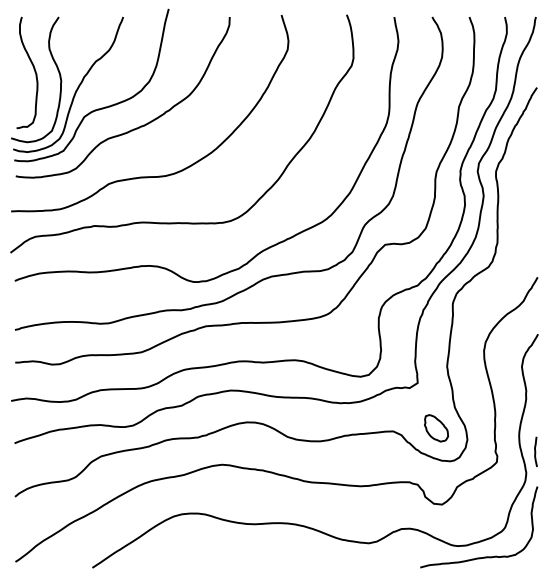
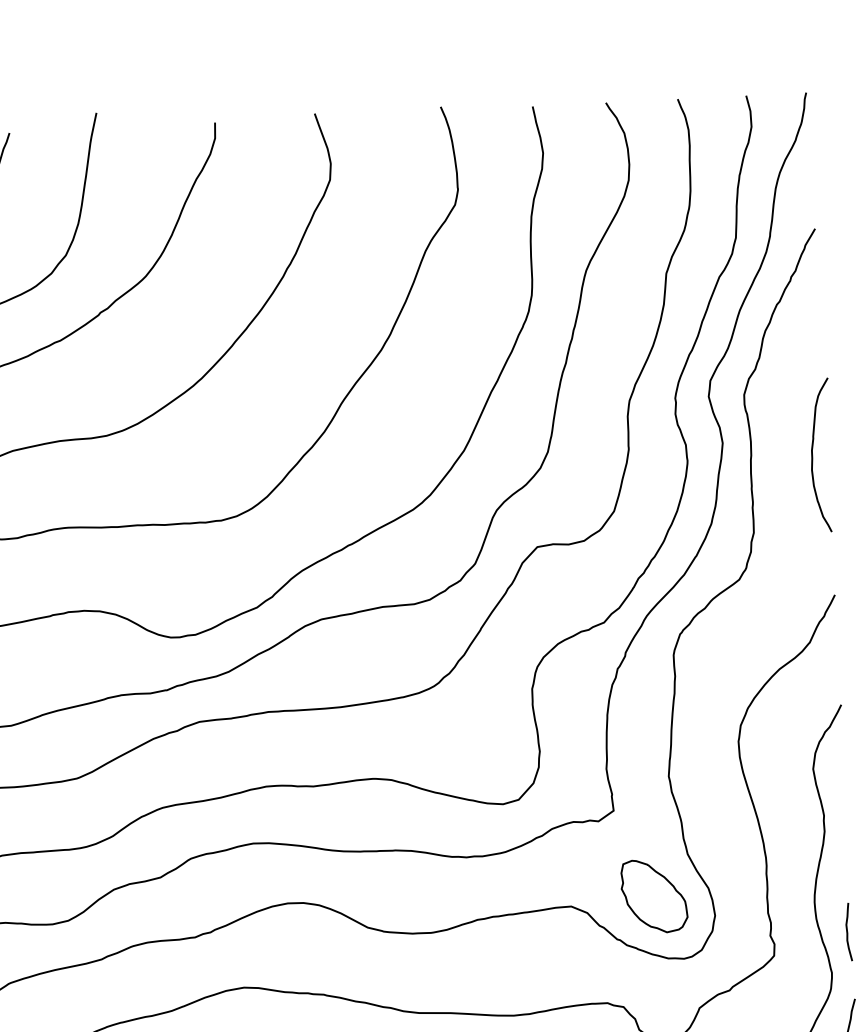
curve: (530, 204) -> (813, 455), added
part: (436, 428) -> (654, 896), size x1.43

